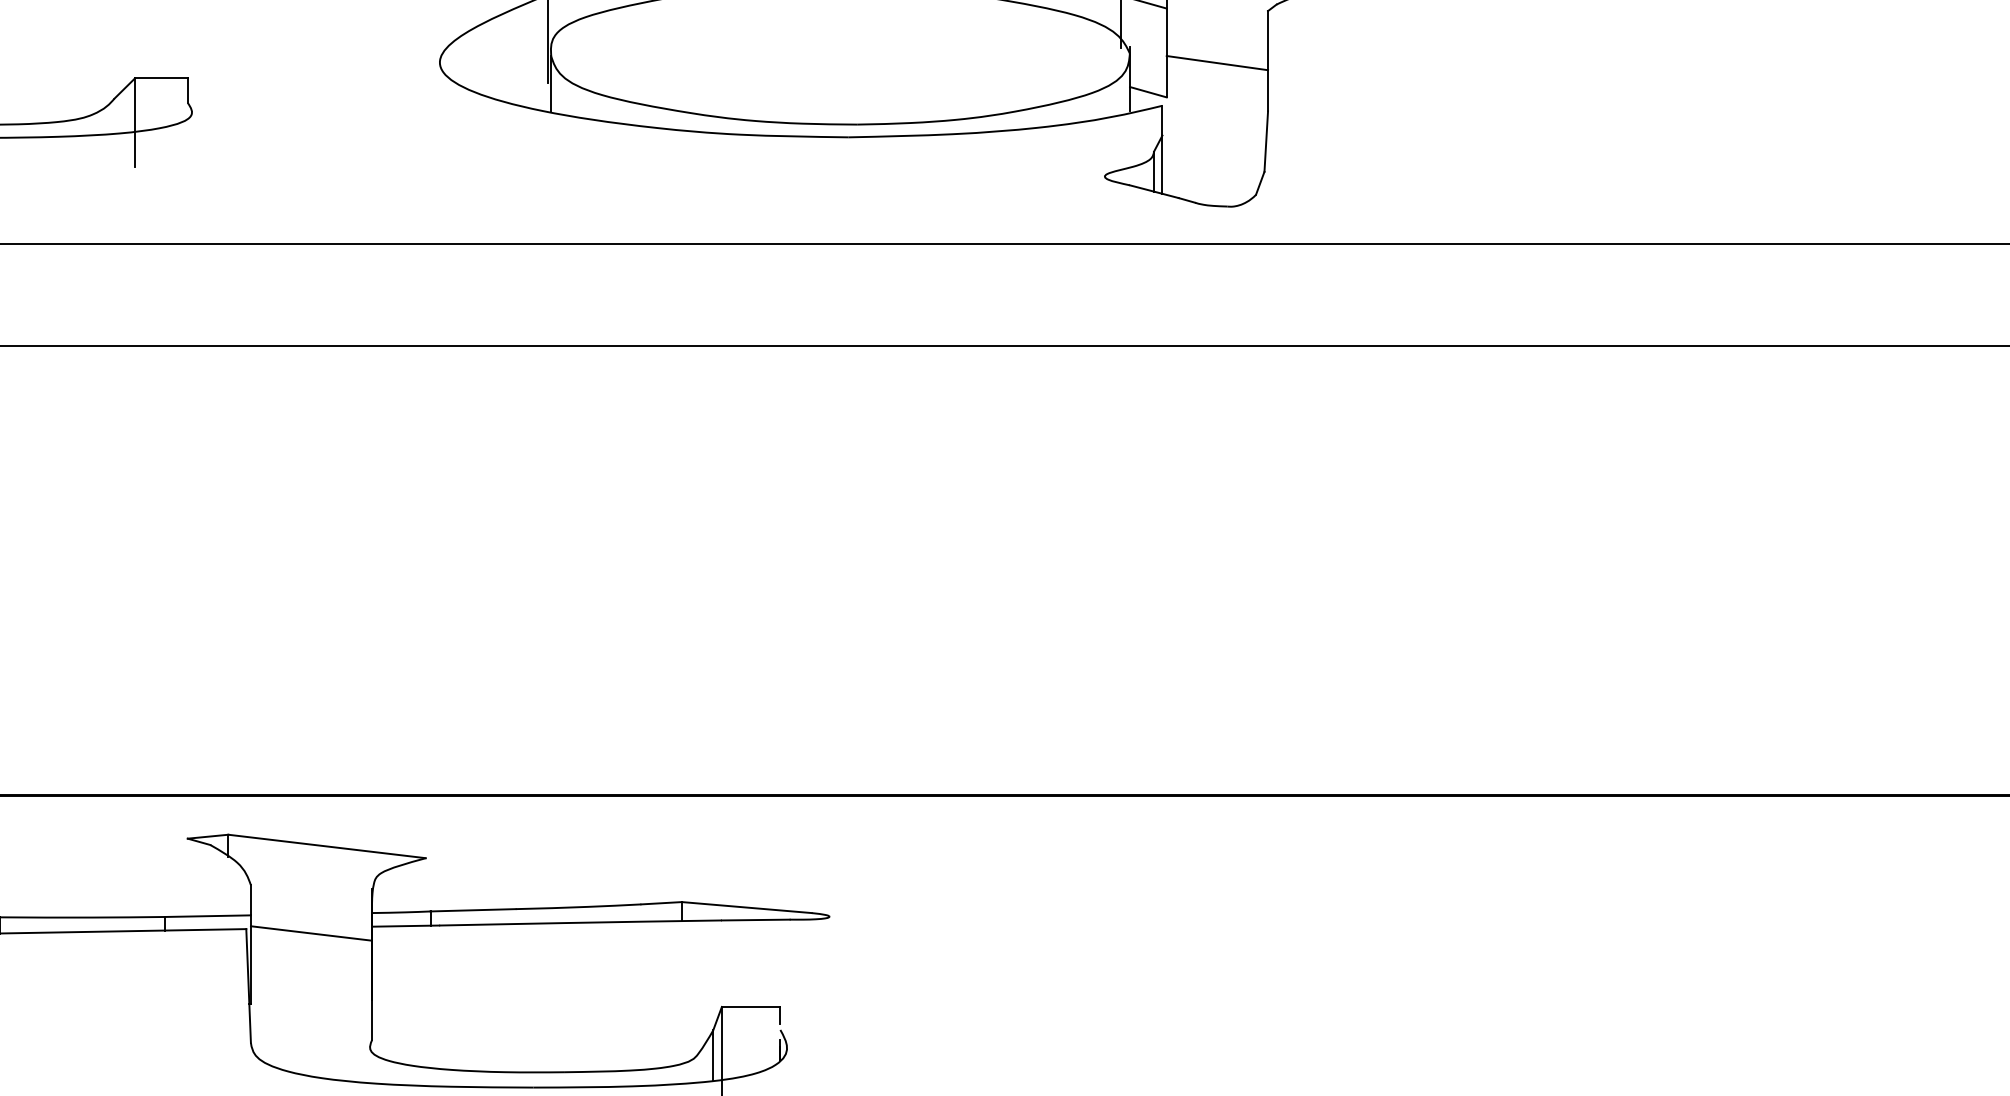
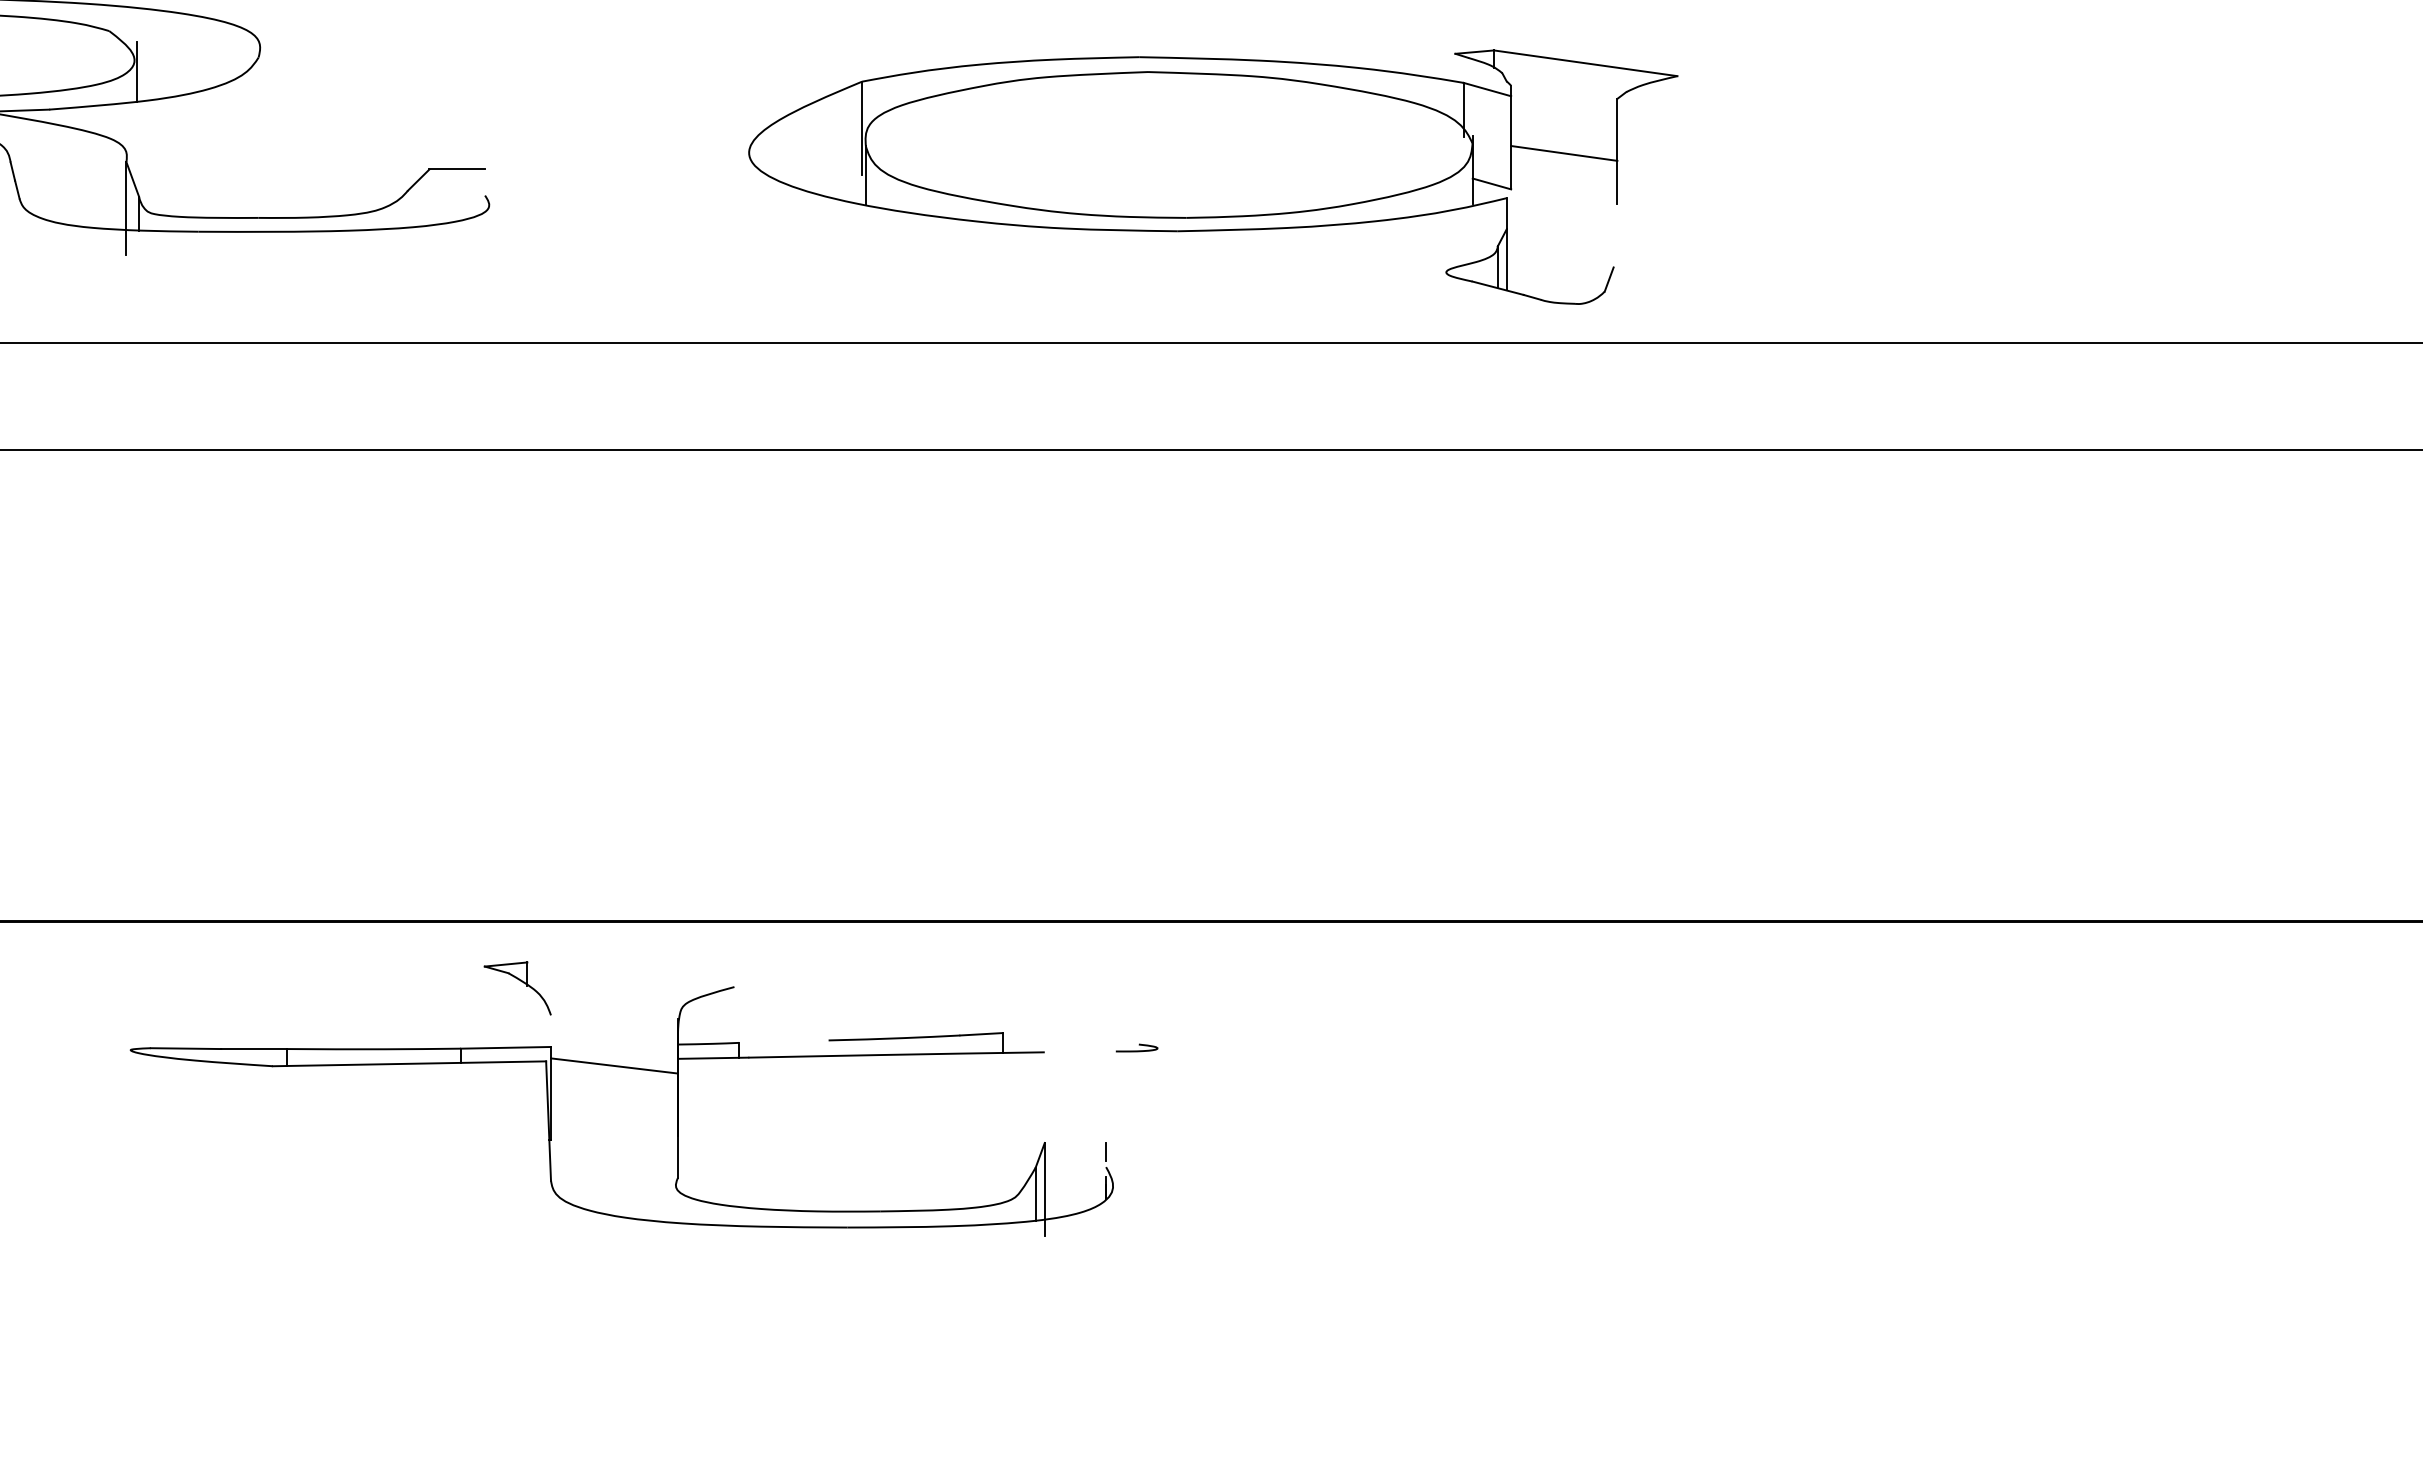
line: (188, 90) -> (485, 182), removed
line: (135, 122) -> (429, 215), removed
line: (1266, 141) -> (1615, 235), removed
line: (326, 846) -> (630, 974), removed
line: (251, 899) -> (551, 1030), removed
line: (746, 907) -> (1070, 1038), removed
line: (472, 910) -> (783, 1041), removed
line: (755, 919) -> (1079, 1051), removed
line: (751, 1007) -> (1075, 1143), removed

